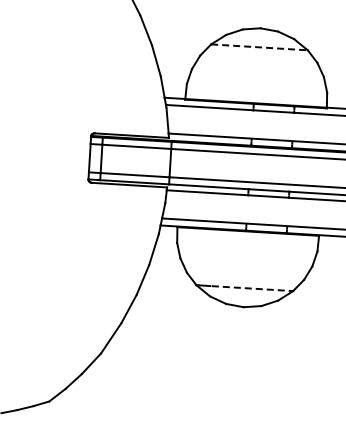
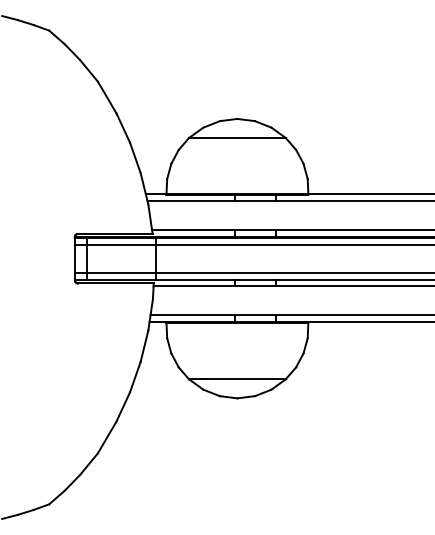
line: (259, 47) -> (237, 138), dashed -> solid
line: (252, 288) -> (245, 379), dashed -> solid

